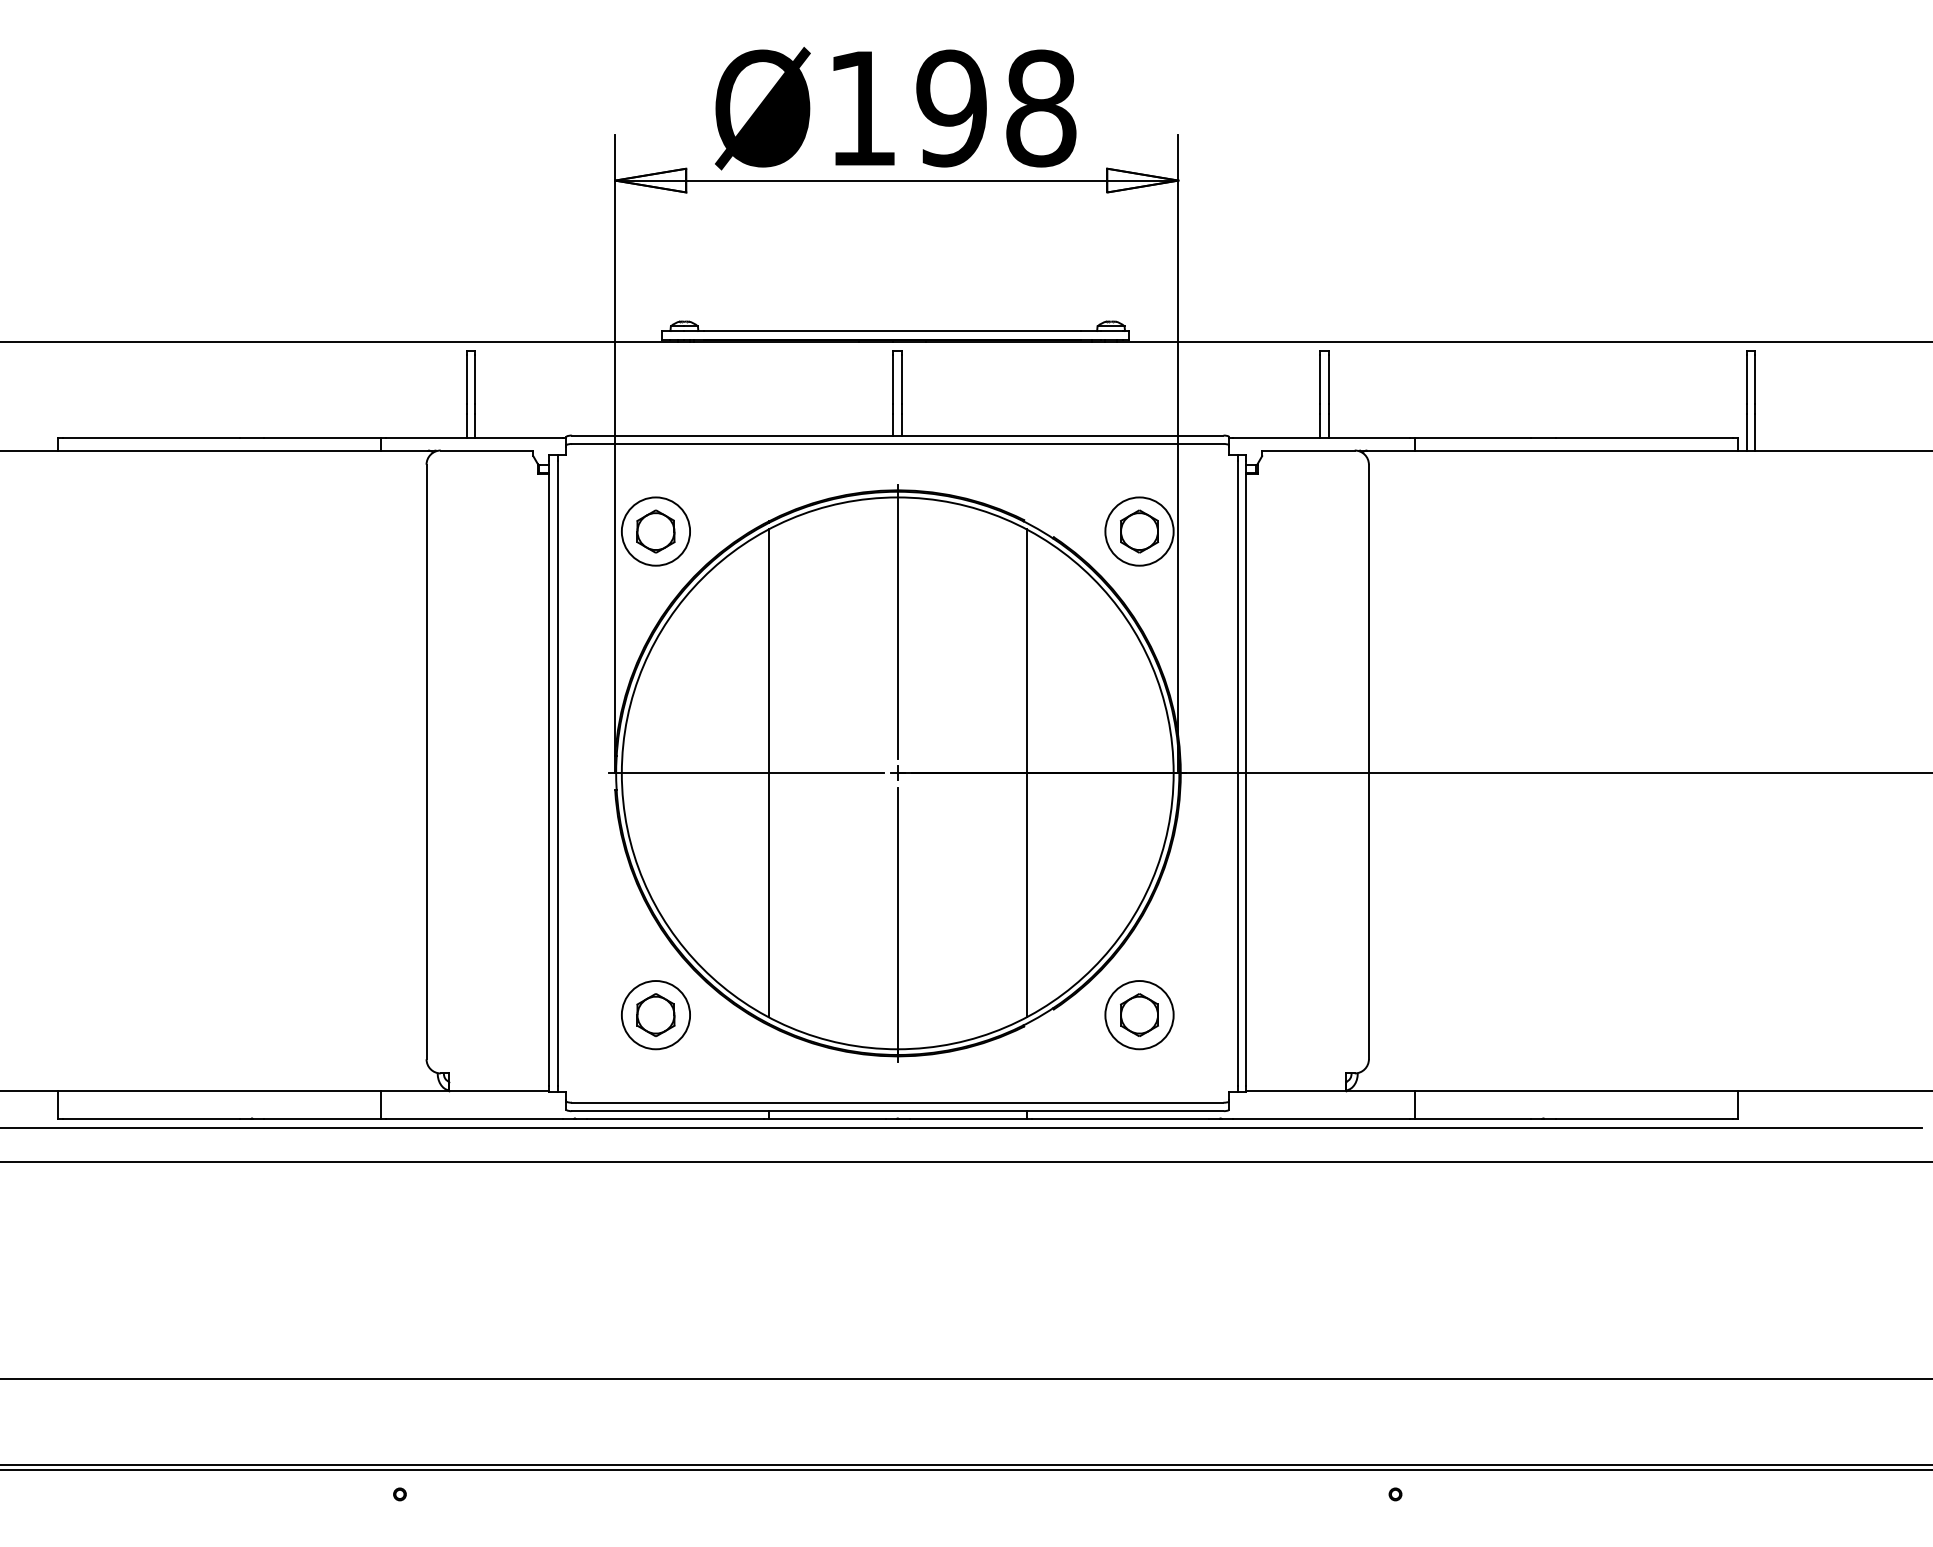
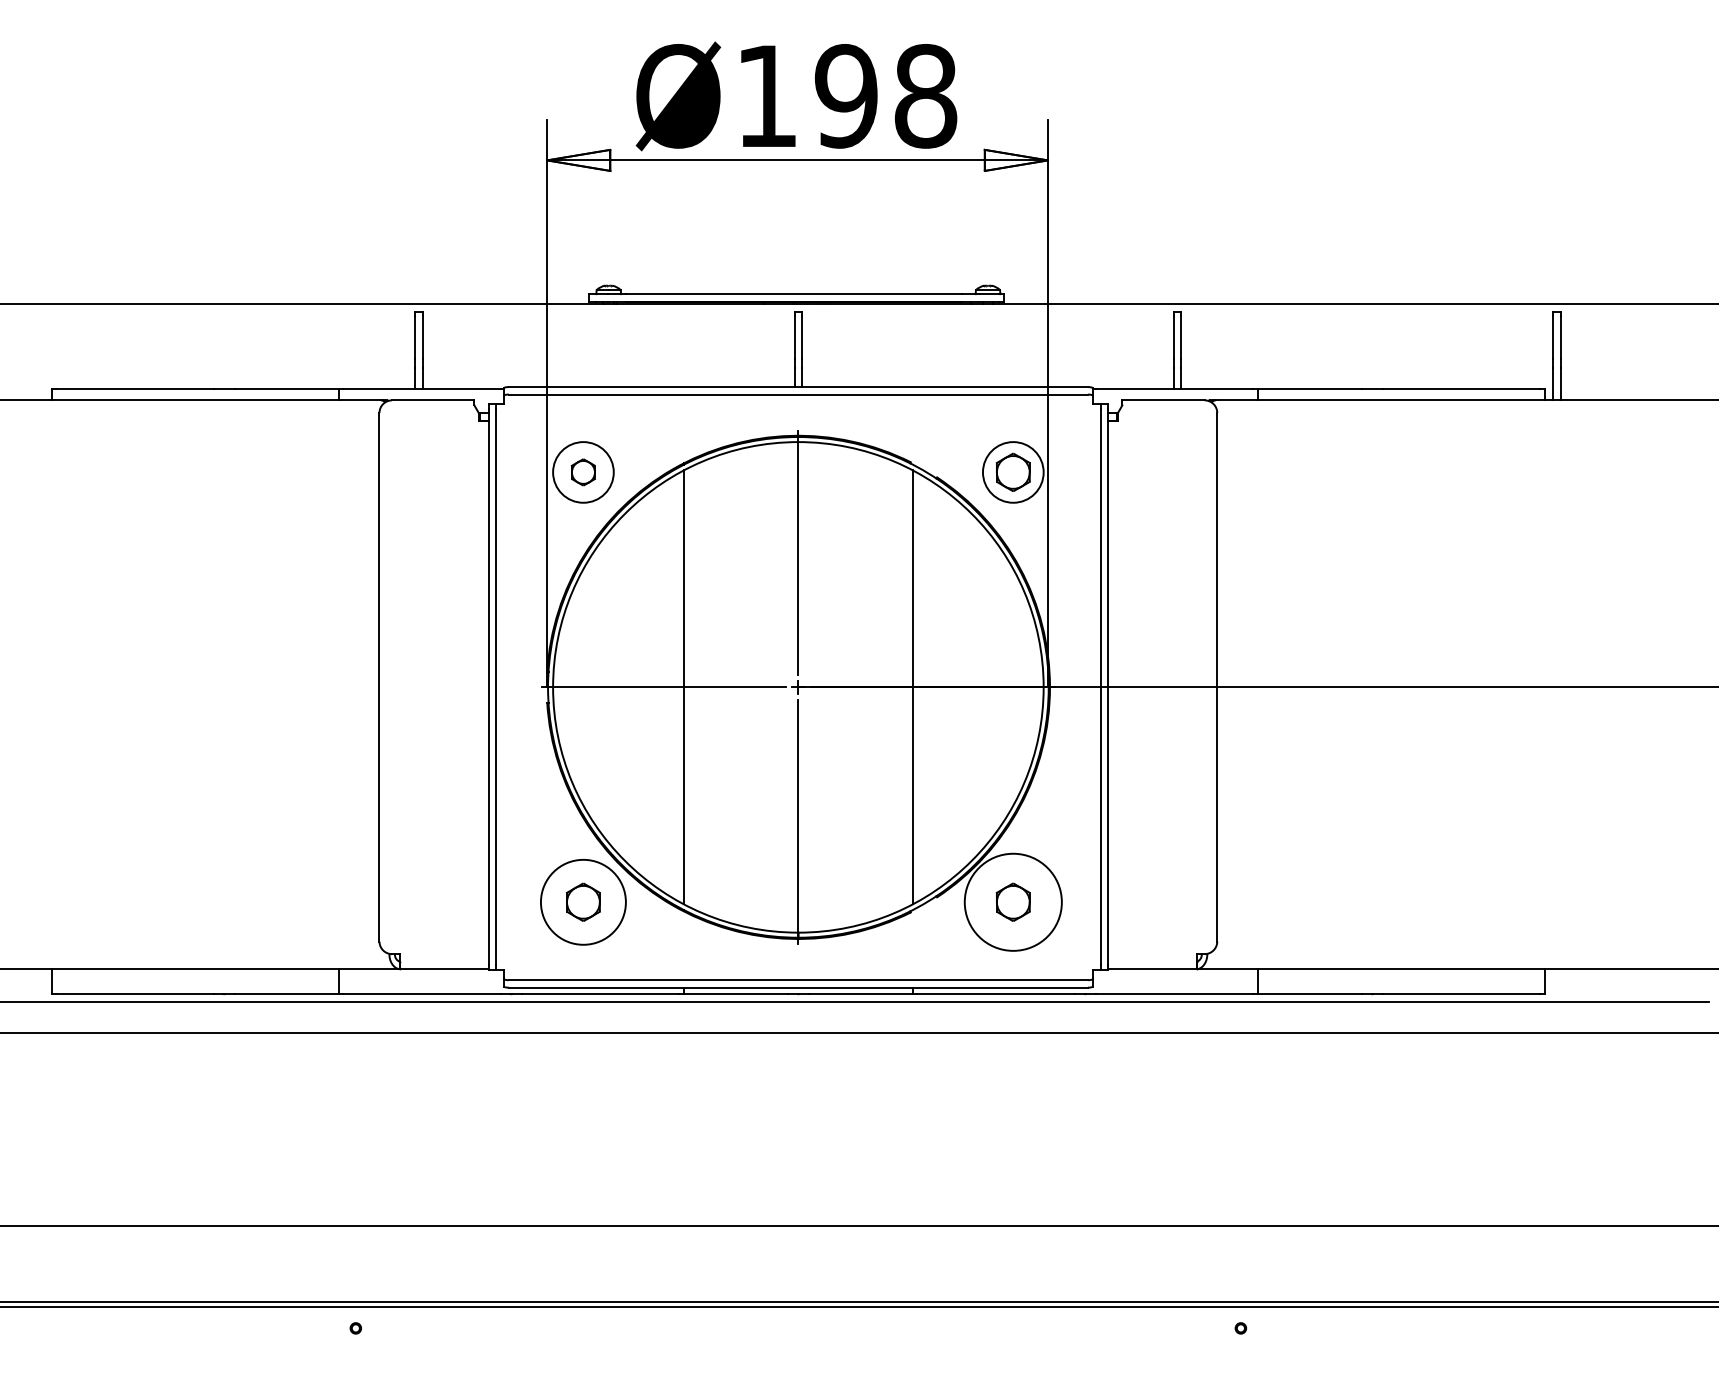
part: (655, 531) -> (583, 472), size x0.7
circle: (655, 1015) -> (583, 902), size x1.4
circle: (1139, 1015) -> (1013, 902), size x1.6

